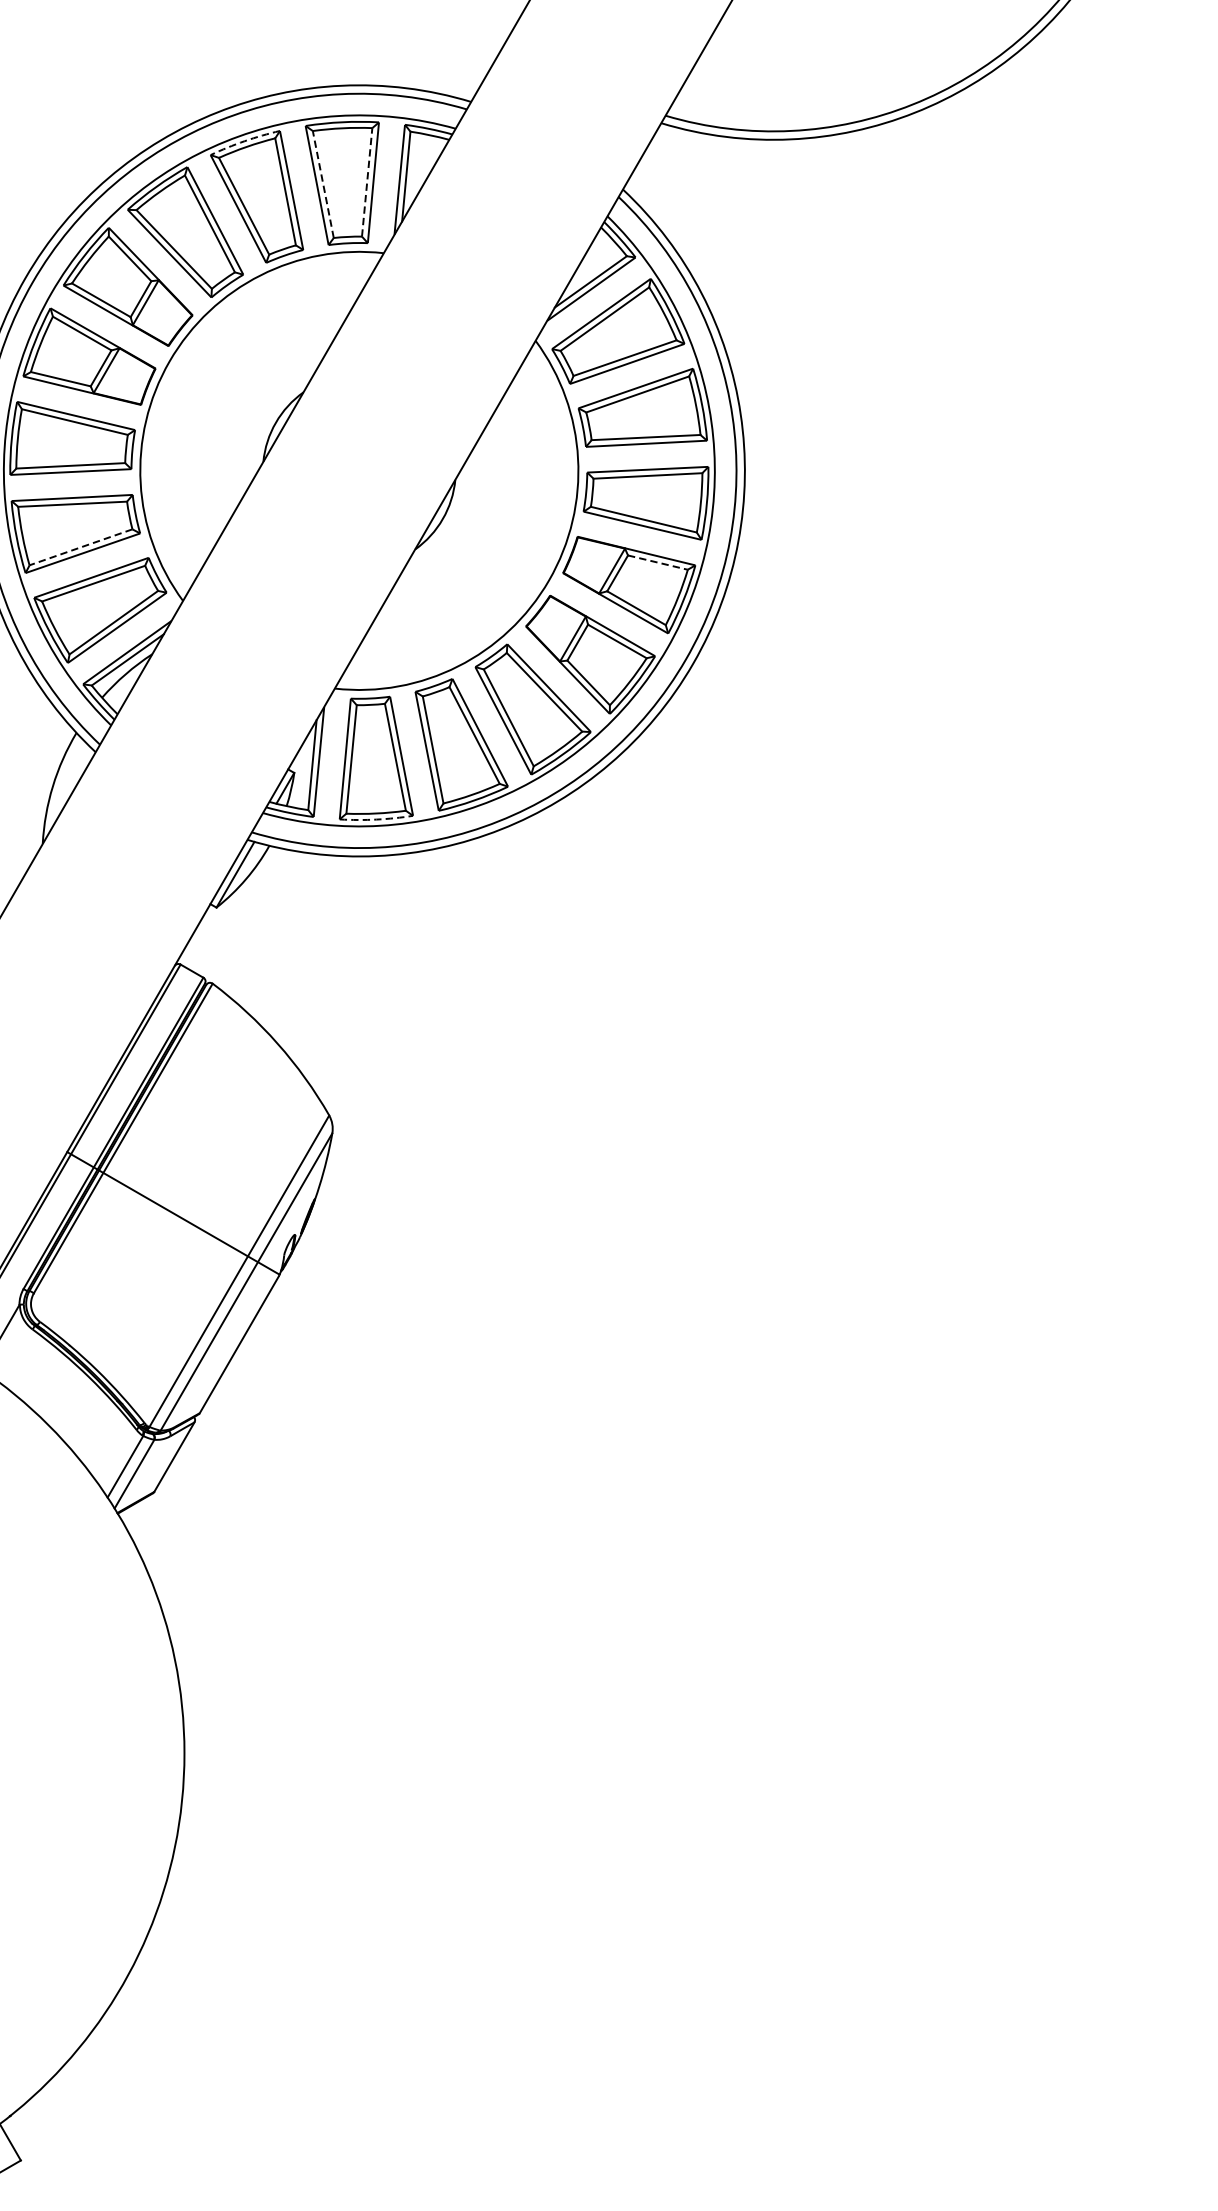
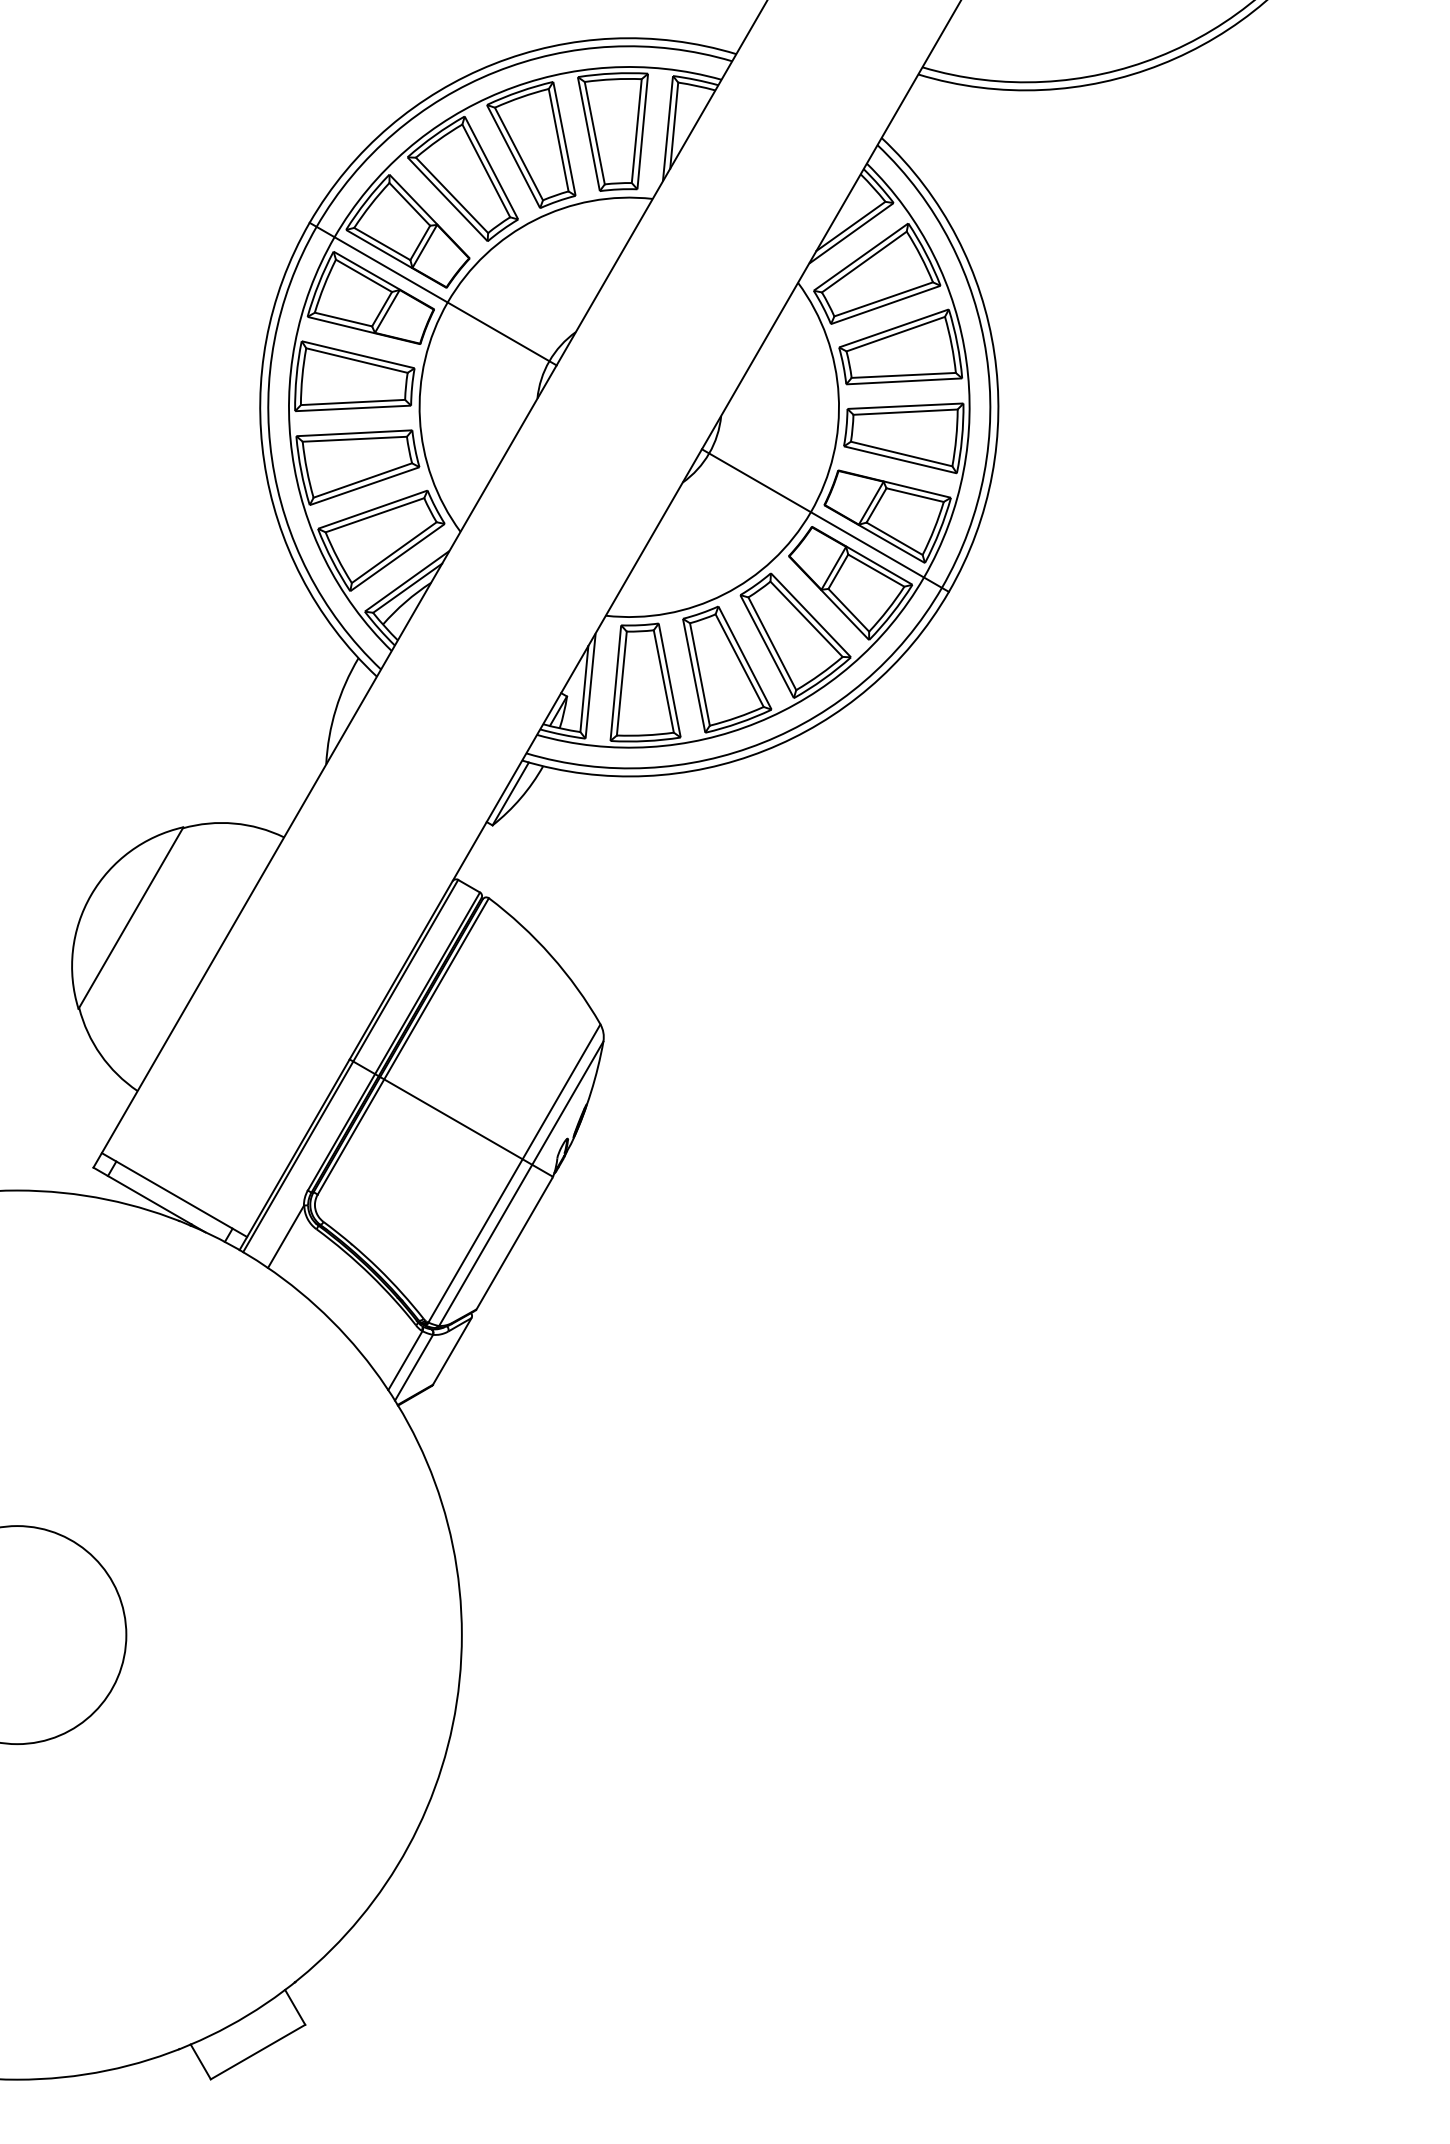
arc: (244, 140) -> (519, 91), dashed -> solid
line: (366, 181) -> (636, 130), dashed -> solid
line: (323, 183) -> (594, 132), dashed -> solid
line: (153, 351) -> (432, 293), added
line: (80, 547) -> (362, 480), dashed -> solid
line: (658, 562) -> (915, 495), dashed -> solid
line: (563, 589) -> (824, 520), added
arc: (376, 819) -> (645, 741), dashed -> solid

